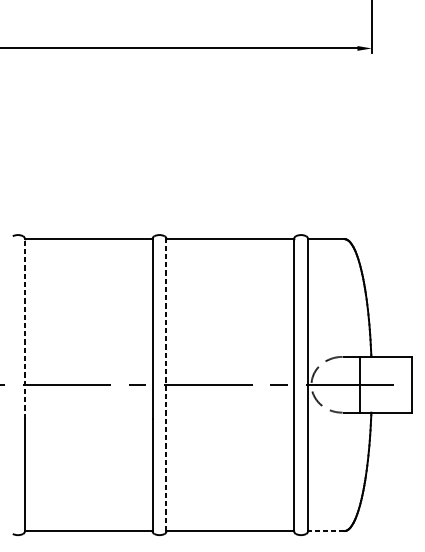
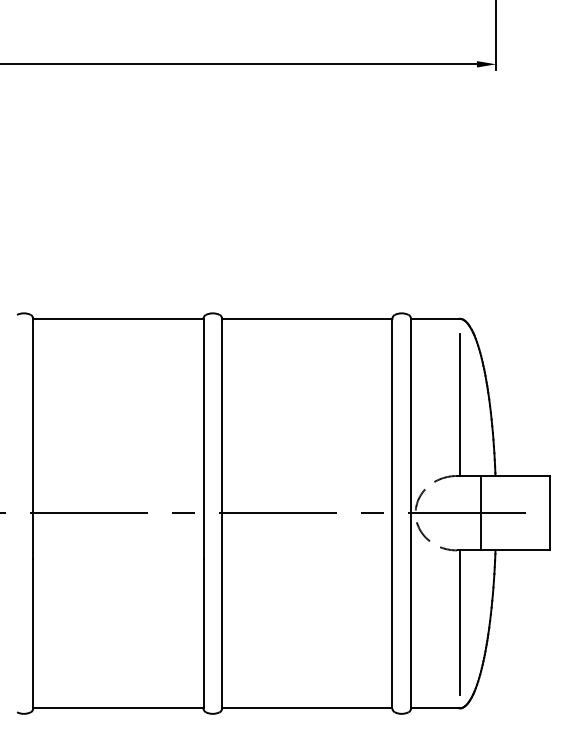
line: (344, 304) -> (459, 405), added
line: (25, 328) -> (33, 438), dashed -> solid
line: (166, 385) -> (222, 513), dashed -> solid
line: (344, 466) -> (459, 622), added
line: (325, 531) -> (434, 708), dashed -> solid

